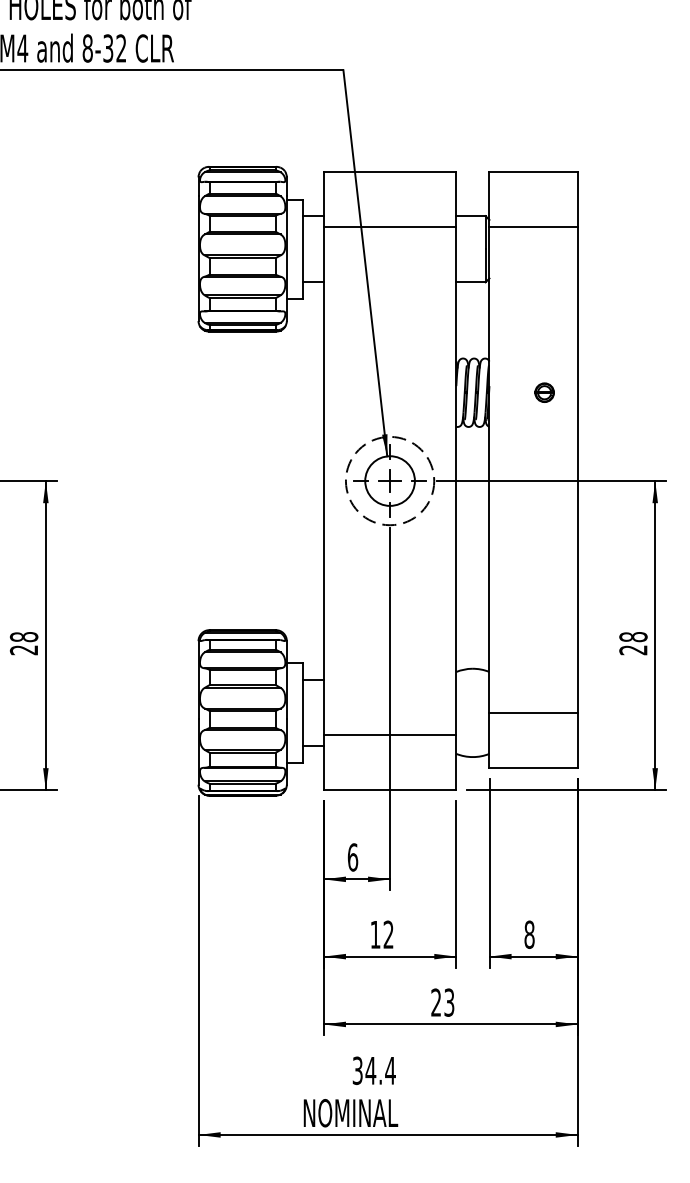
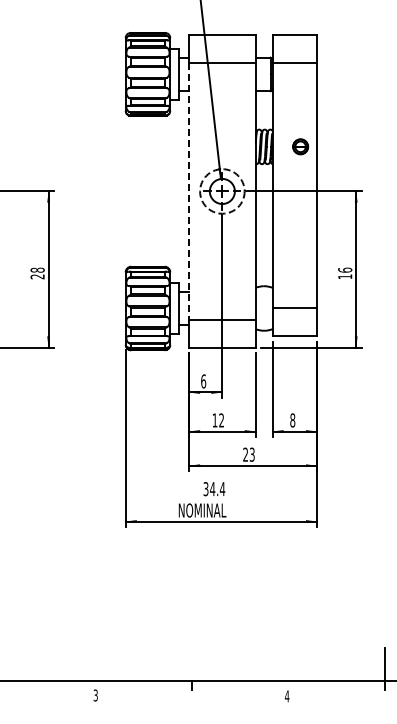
part: (542, 391) -> (299, 146), size x1.6
line: (322, 481) -> (188, 191), solid -> dashed
text: (632, 643) -> (344, 273), 28 -> 16

